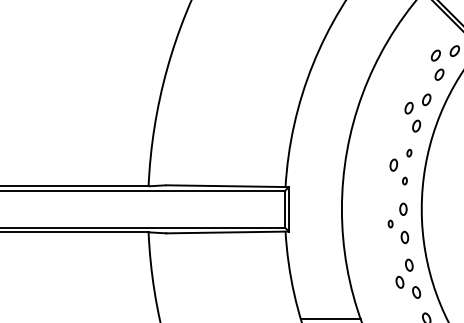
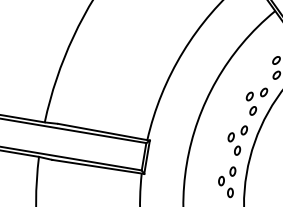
part: (409, 152) -> (244, 129), size x1.67
part: (404, 180) -> (237, 150), size x1.67
part: (390, 223) -> (221, 180), size x1.67

